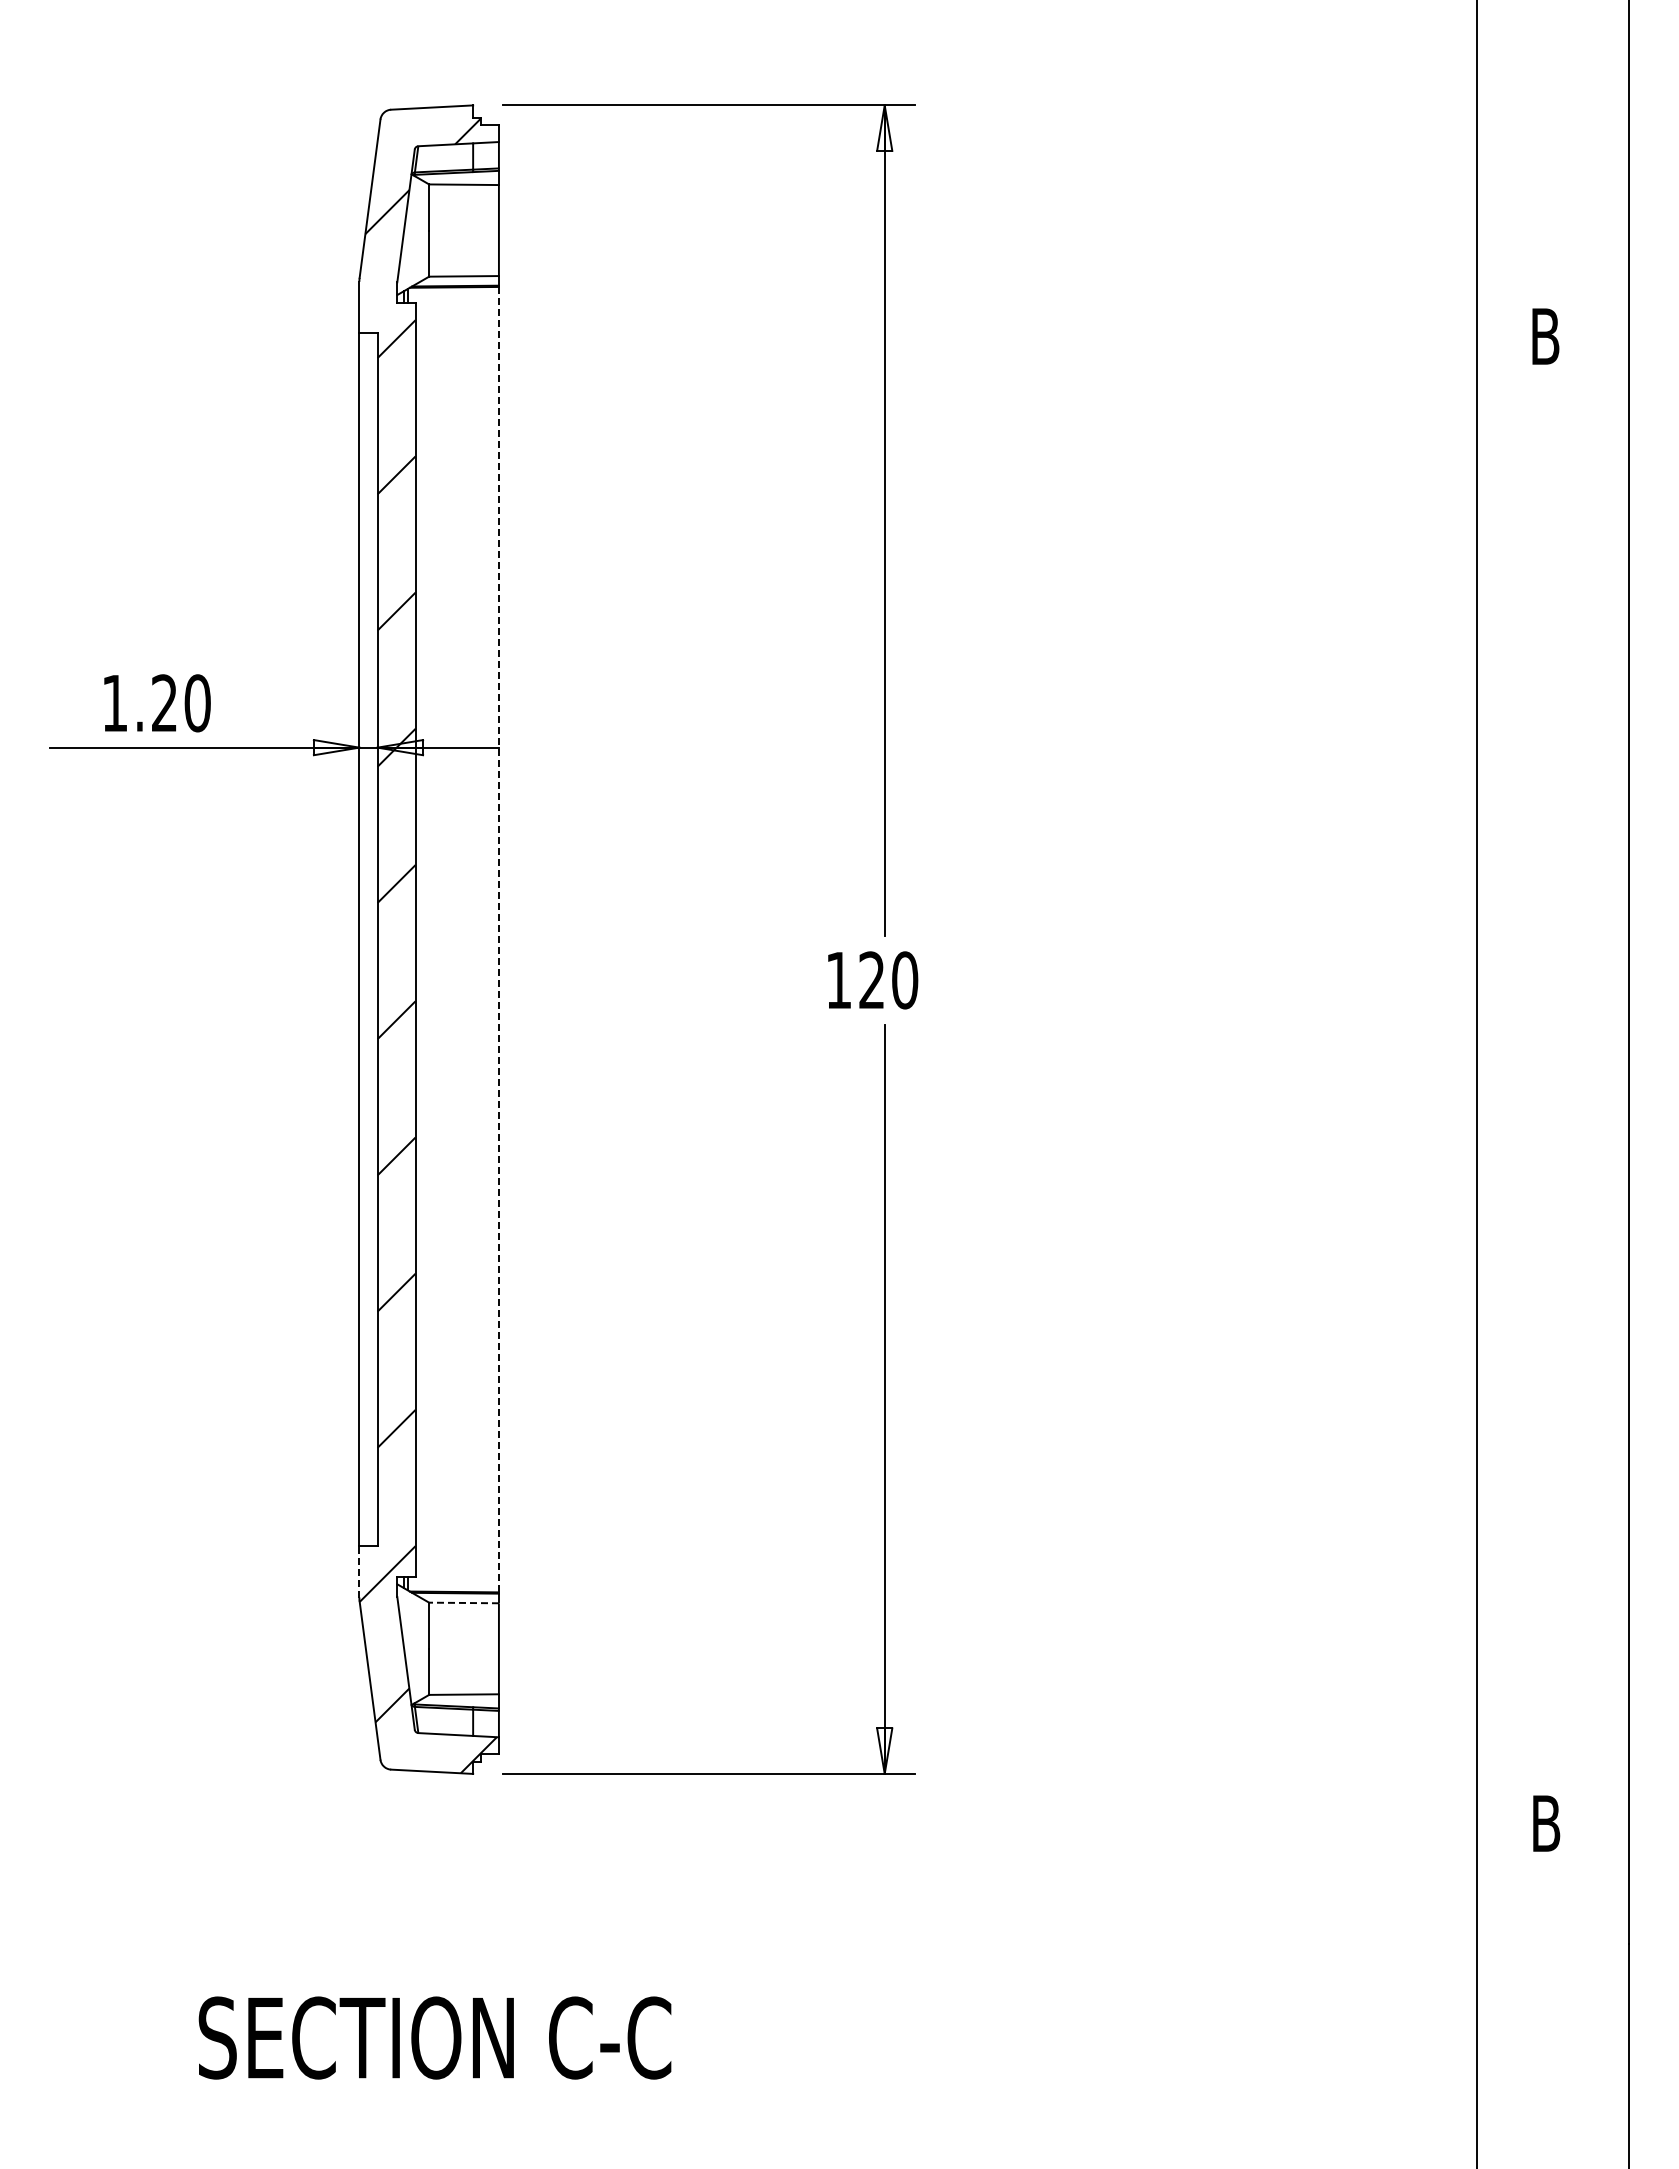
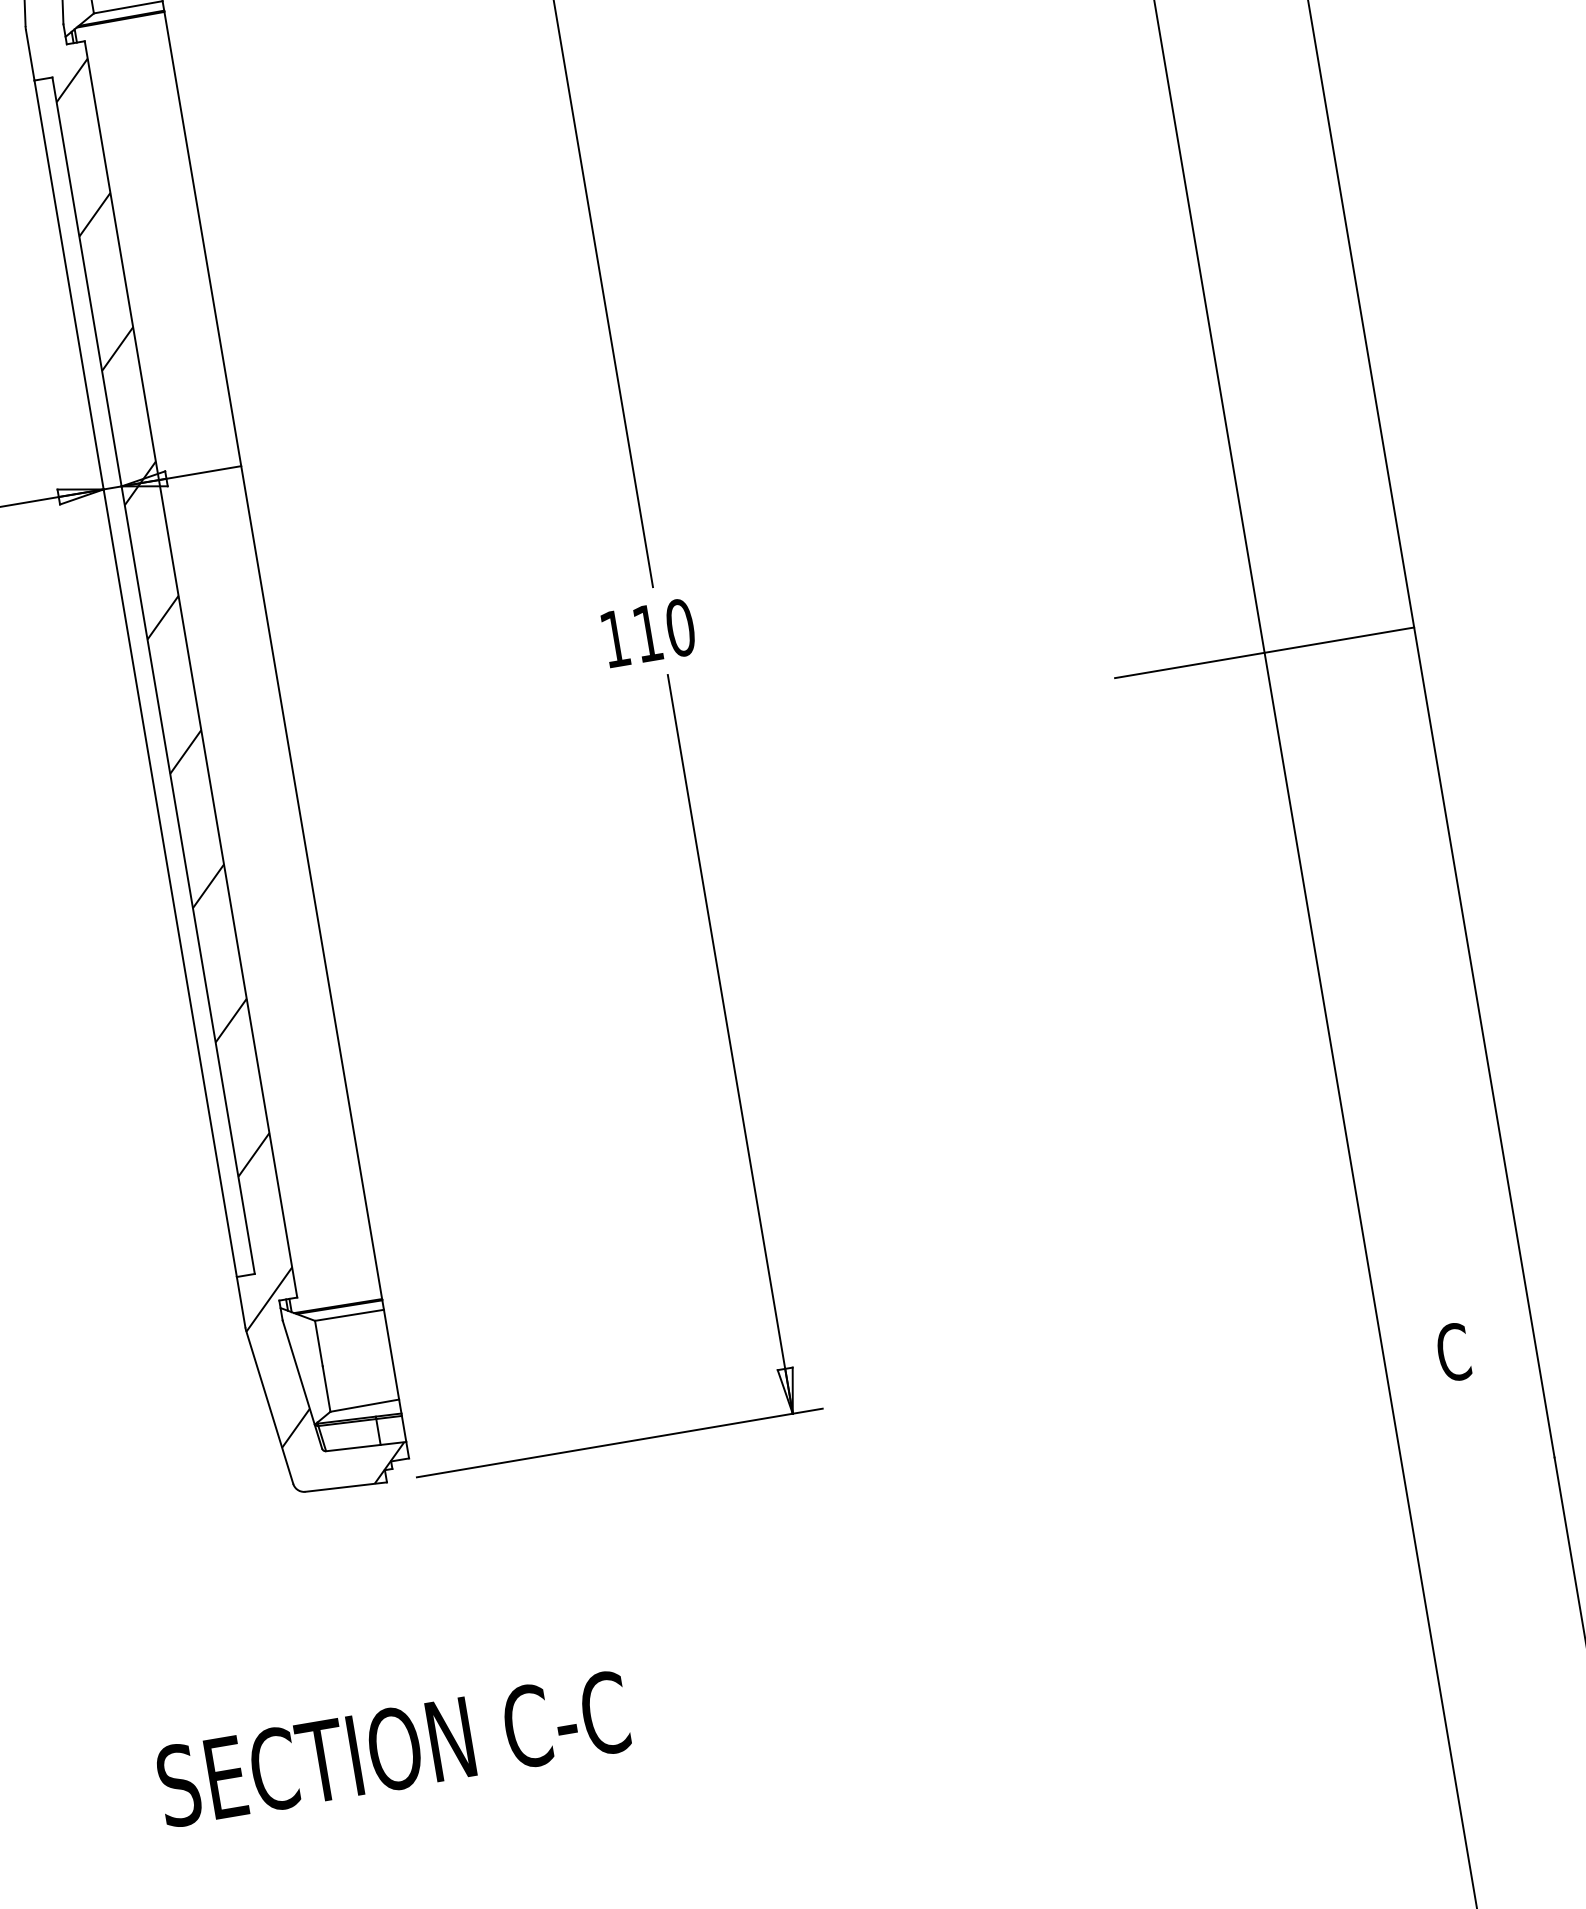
line: (498, 939) -> (272, 655), dashed -> solid
text: (871, 979) -> (647, 632), 120 -> 110
line: (1476, 1102) -> (1264, 653), added
line: (359, 1571) -> (241, 1301), dashed -> solid
line: (464, 1602) -> (349, 1314), dashed -> solid
text: (1546, 1823) -> (1453, 1352), B -> C

